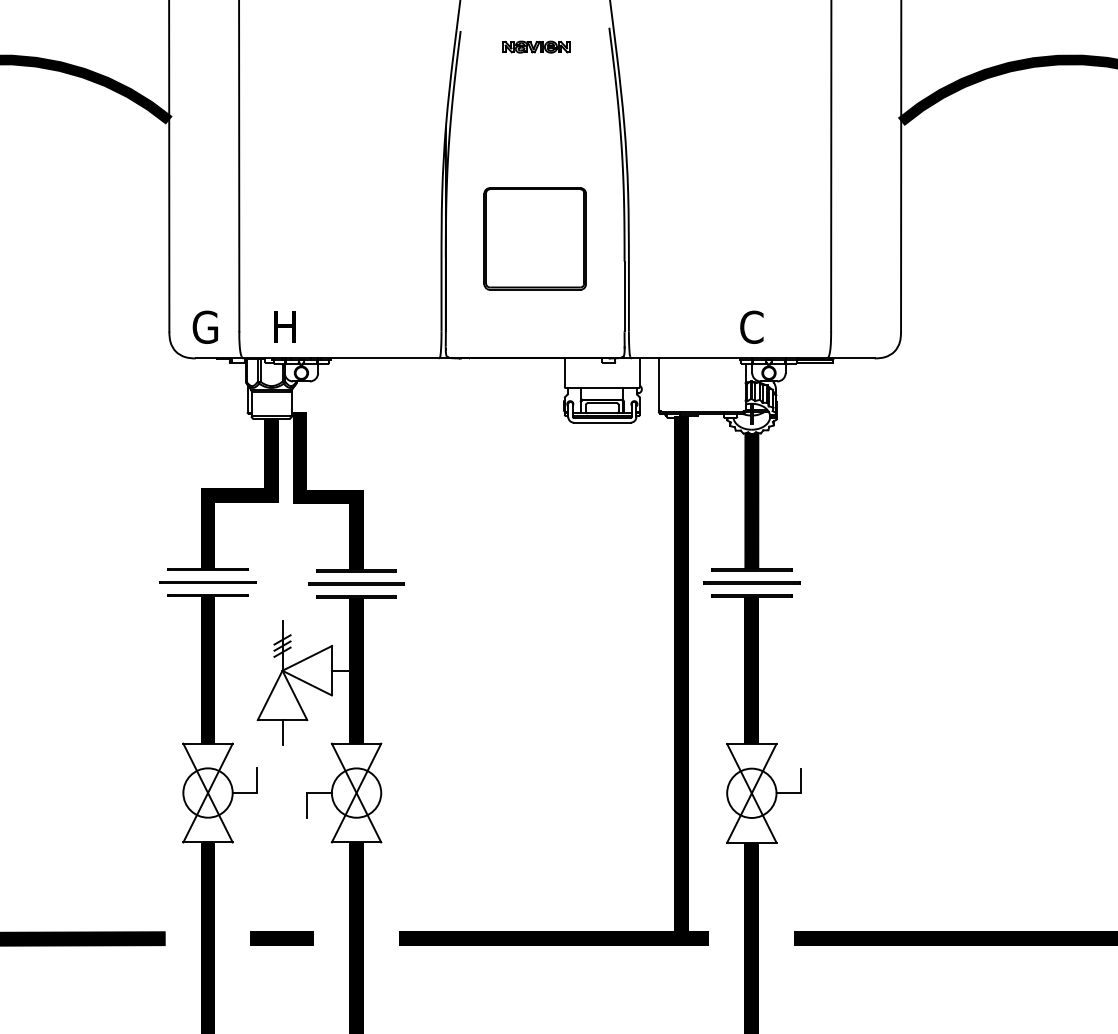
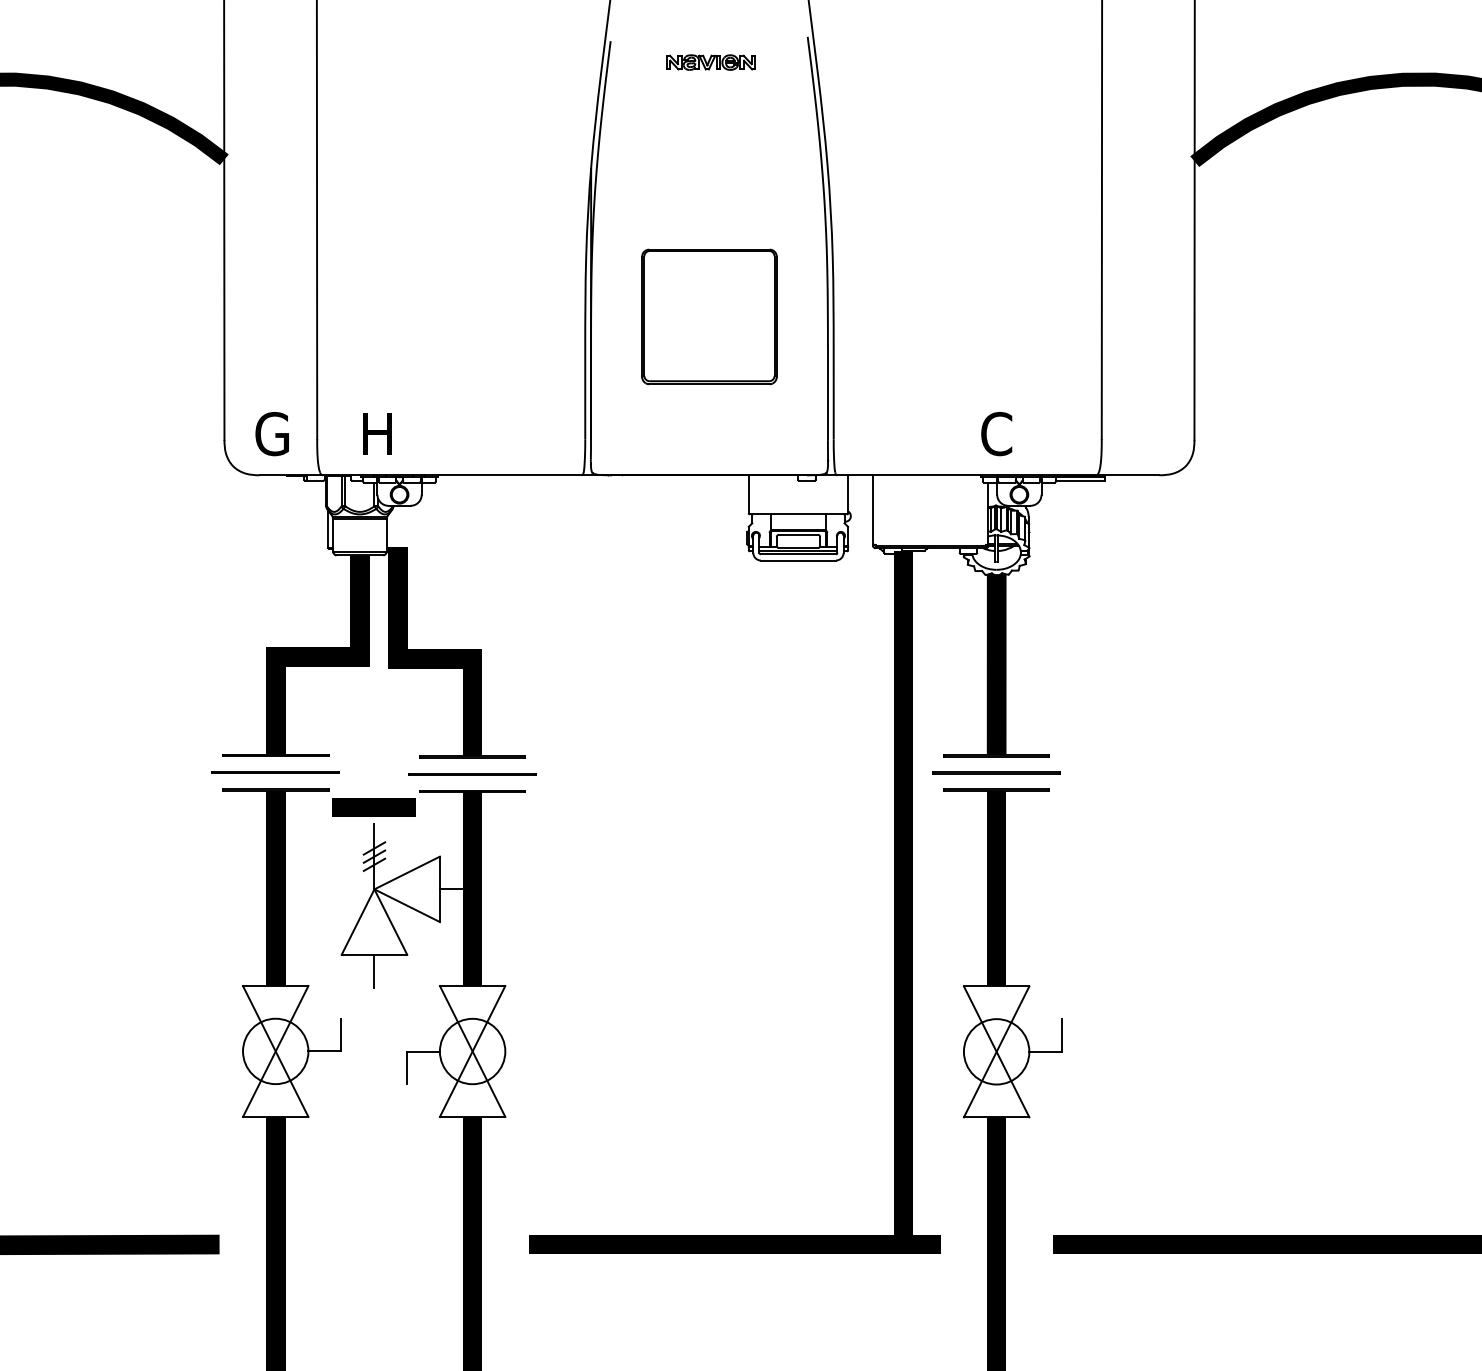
line: (281, 938) -> (373, 807), moved

